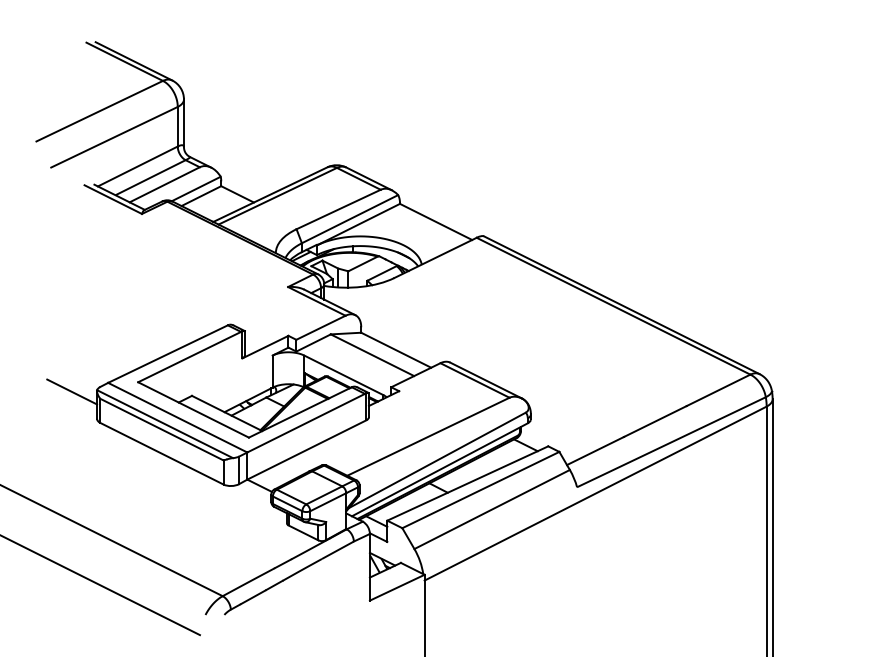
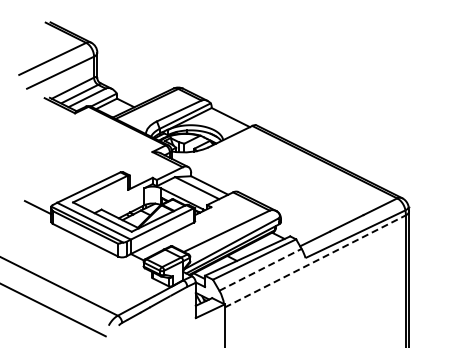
line: (595, 493) -> (315, 261), solid -> dashed
line: (492, 508) -> (260, 269), solid -> dashed

